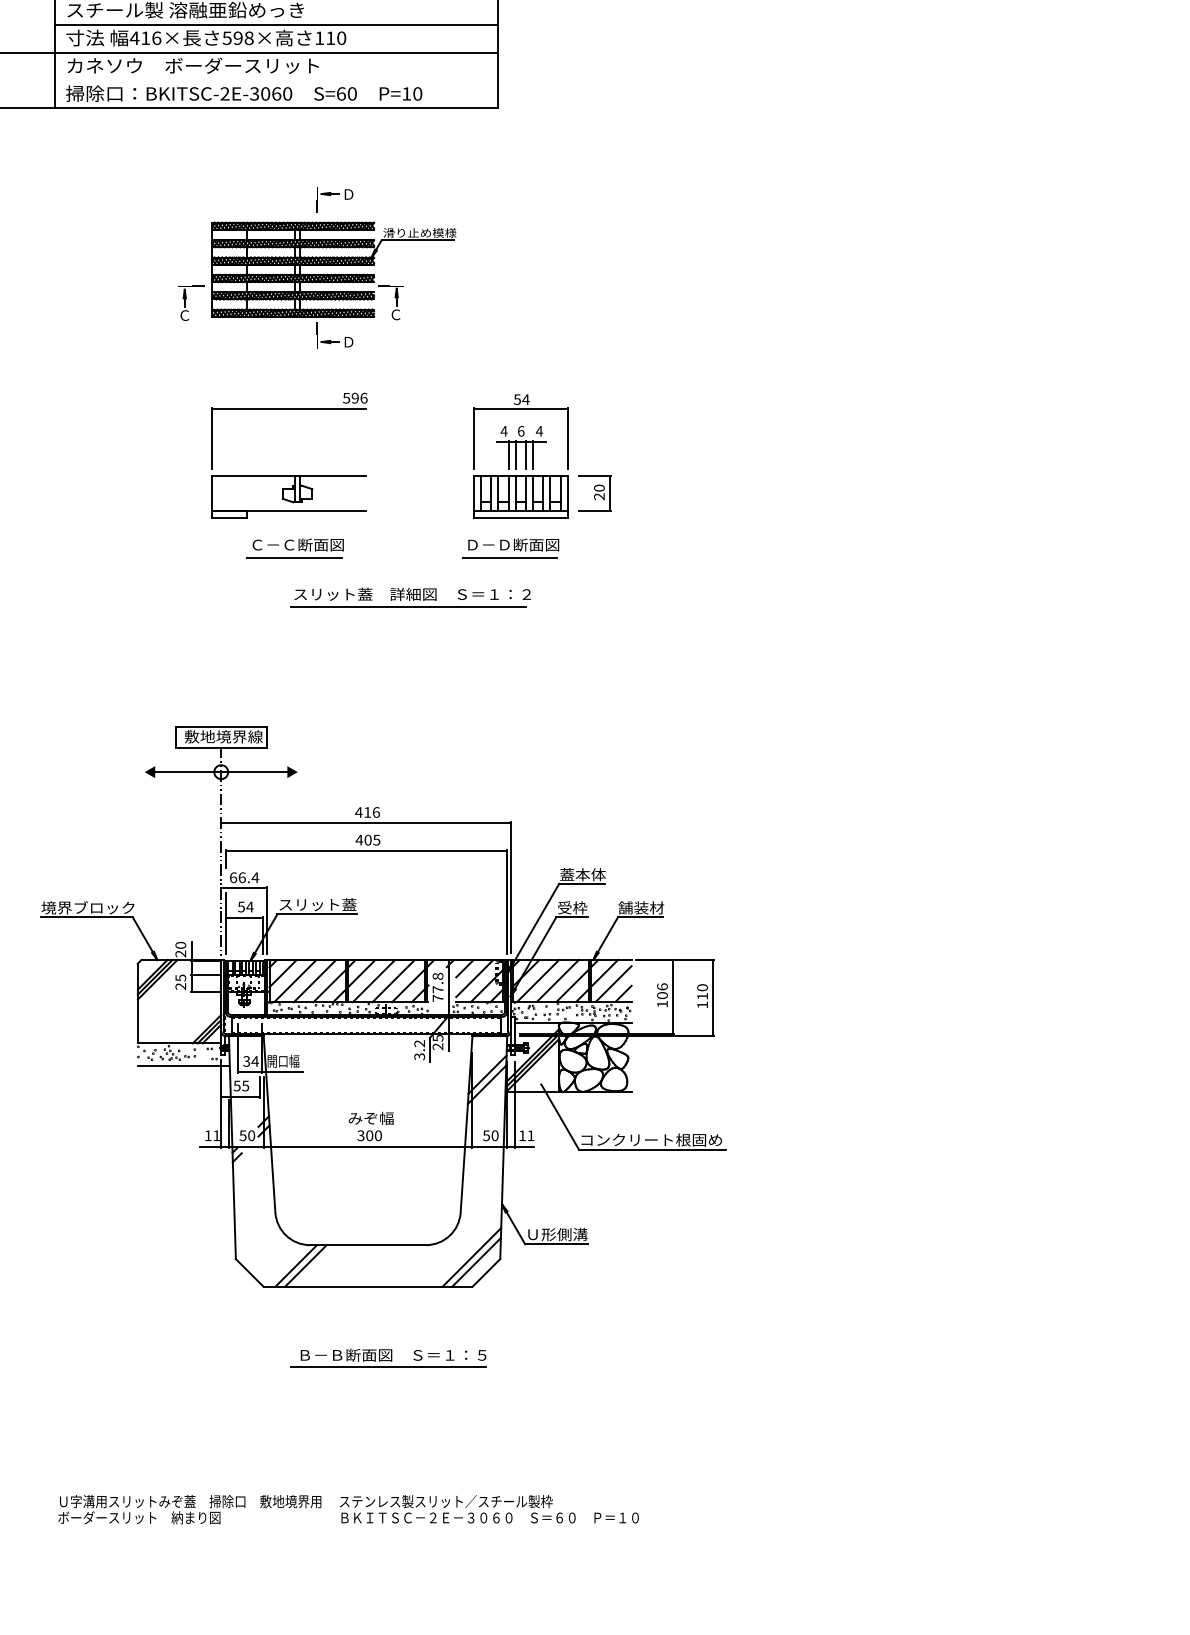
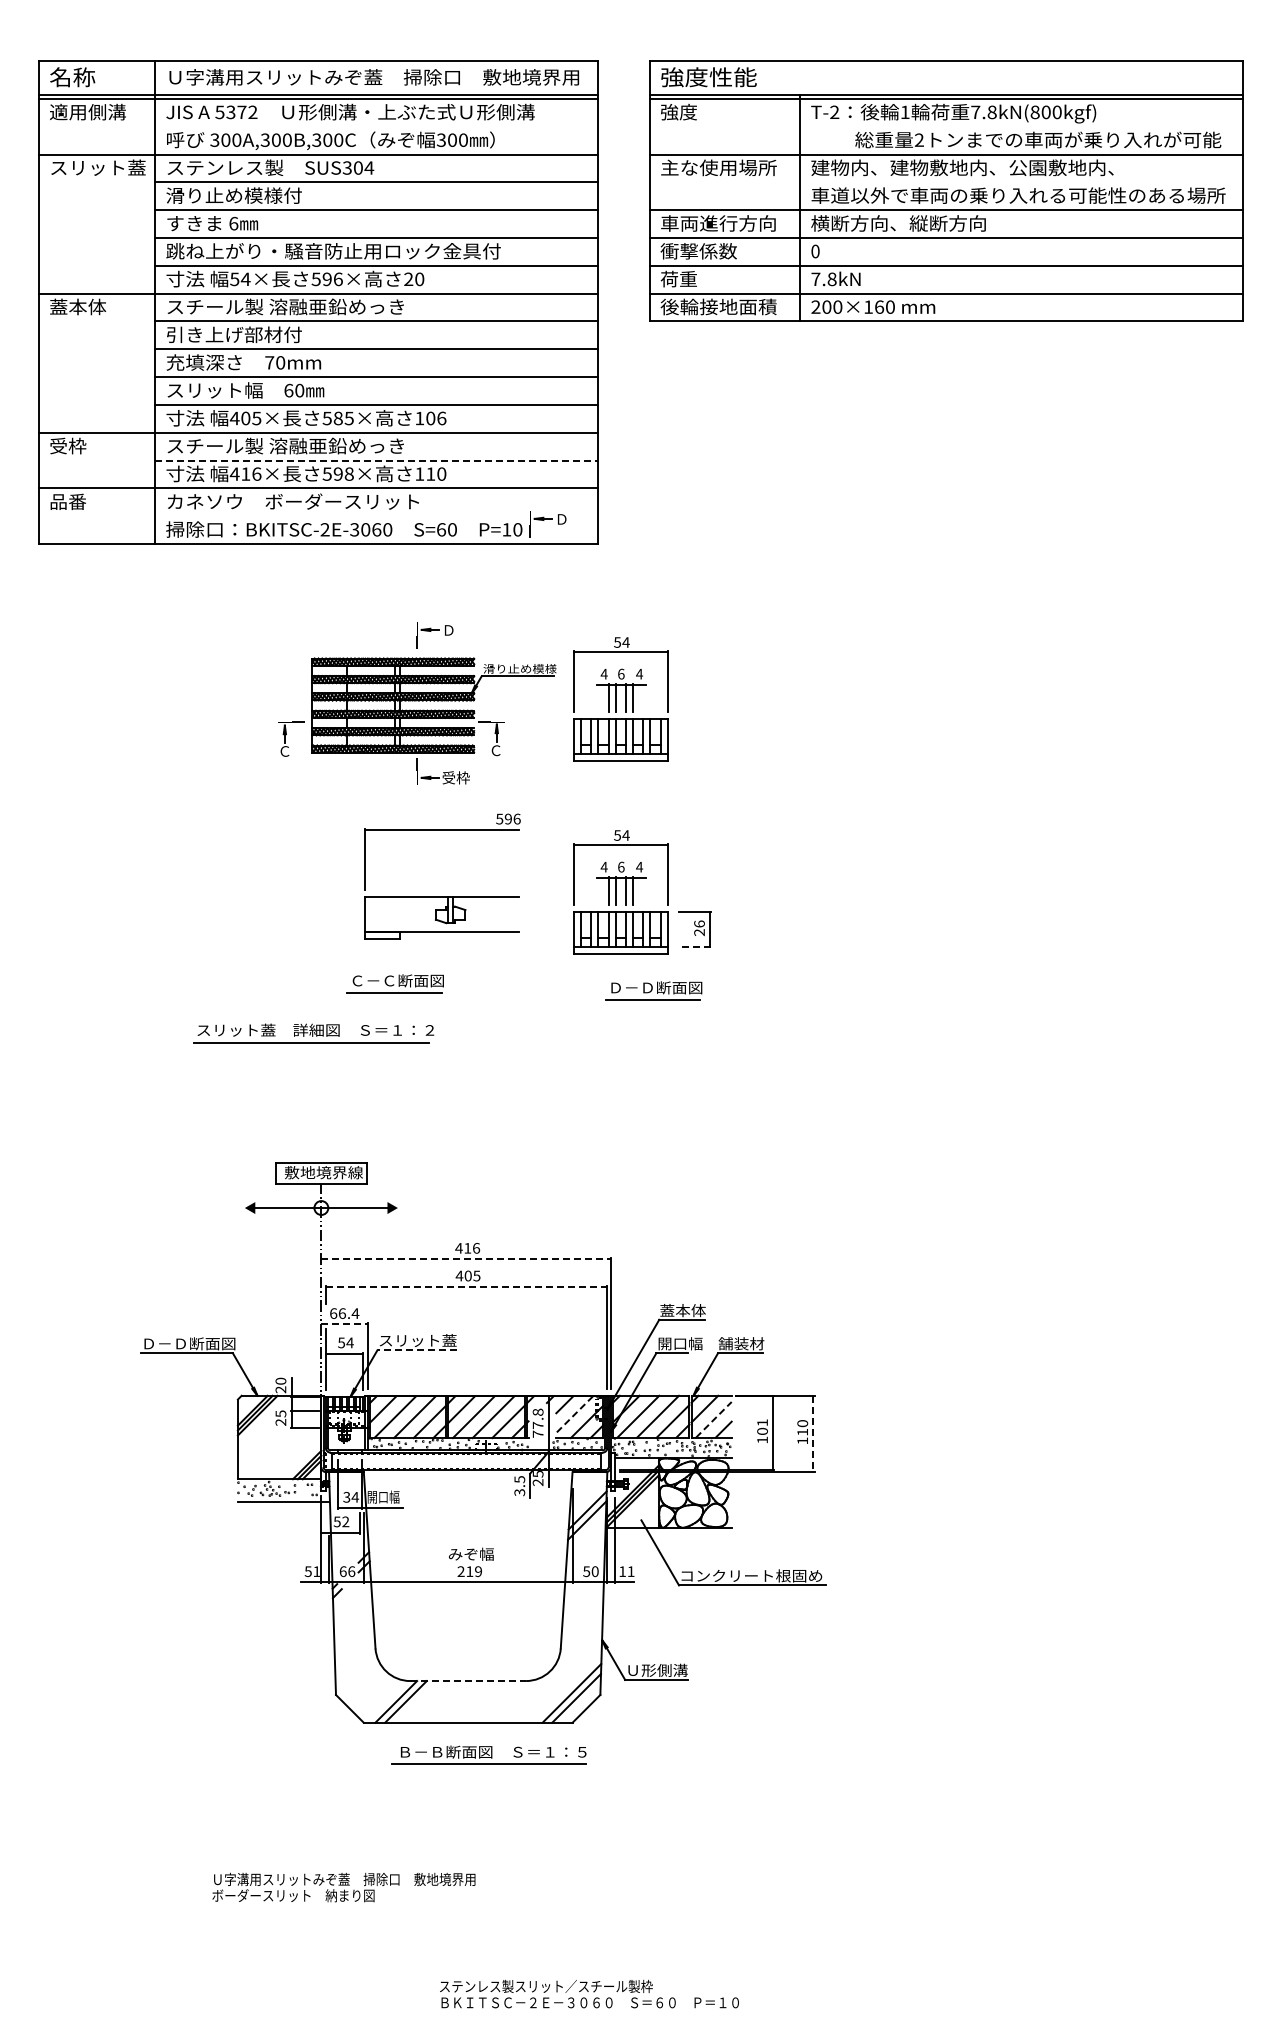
line: (276, 24) -> (376, 460), solid -> dashed
part: (447, 88) -> (547, 524), added
part: (520, 263) -> (620, 699), added
text: (355, 341) -> (455, 777), Ｄ -> 受枠
part: (289, 475) -> (442, 896), moved
text: (599, 487) -> (699, 923), 20 -> 26
line: (594, 510) -> (694, 946), solid -> dashed
part: (510, 547) -> (653, 990), moved
part: (410, 597) -> (313, 1033), moved
line: (366, 823) -> (466, 1259), solid -> dashed
line: (366, 850) -> (466, 1286), solid -> dashed
line: (244, 888) -> (344, 1324), solid -> dashed
text: (88, 907) -> (188, 1343), 境界ブロック -> Ｄ－Ｄ断面図
text: (580, 907) -> (680, 1343), 受枠 -> 開口幅
line: (317, 914) -> (417, 1350), solid -> dashed
line: (474, 978) -> (574, 1414), solid -> dashed
line: (614, 983) -> (714, 1419), solid -> dashed
text: (662, 986) -> (762, 1422), 106 -> 101
line: (713, 998) -> (813, 1434), solid -> dashed
text: (419, 1043) -> (519, 1479), 3.2 -> 3.5
text: (245, 1085) -> (345, 1521), 55 -> 52
text: (207, 1135) -> (307, 1571), 11 -> 51
text: (247, 1135) -> (347, 1571), 50 -> 66
text: (369, 1135) -> (469, 1571), 300 -> 219
line: (368, 1245) -> (468, 1681), solid -> dashed
part: (388, 1357) -> (488, 1754), moved
text: (489, 1508) -> (589, 1993), moved
text: (189, 1509) -> (343, 1887), moved

